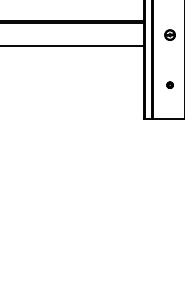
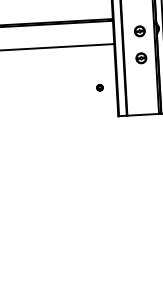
part: (169, 61) -> (140, 57), added
part: (169, 84) -> (99, 87), moved

